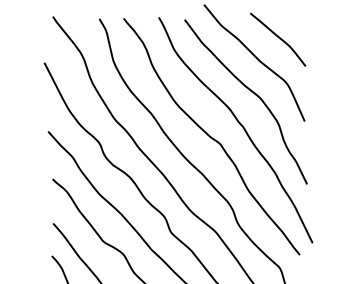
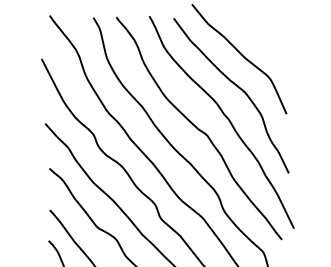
curve: (278, 38) -> (261, 36), removed

